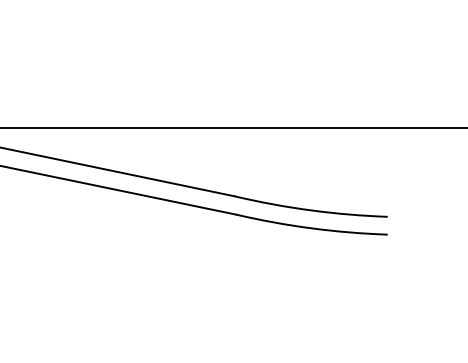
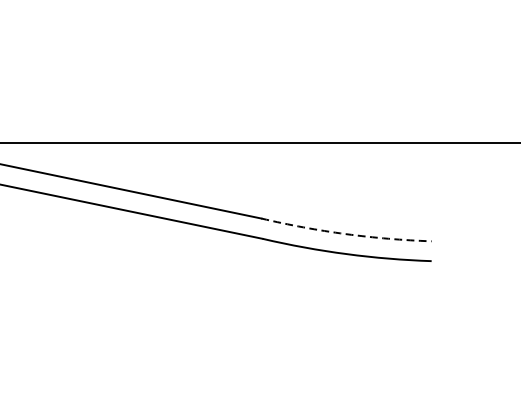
arc: (310, 210) -> (345, 234), solid -> dashed

